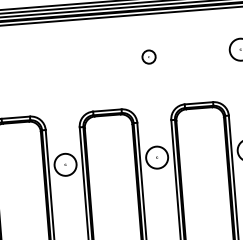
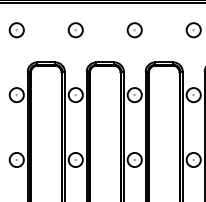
part: (148, 57) -> (134, 30), size x1.67
part: (57, 64) -> (75, 30), added

